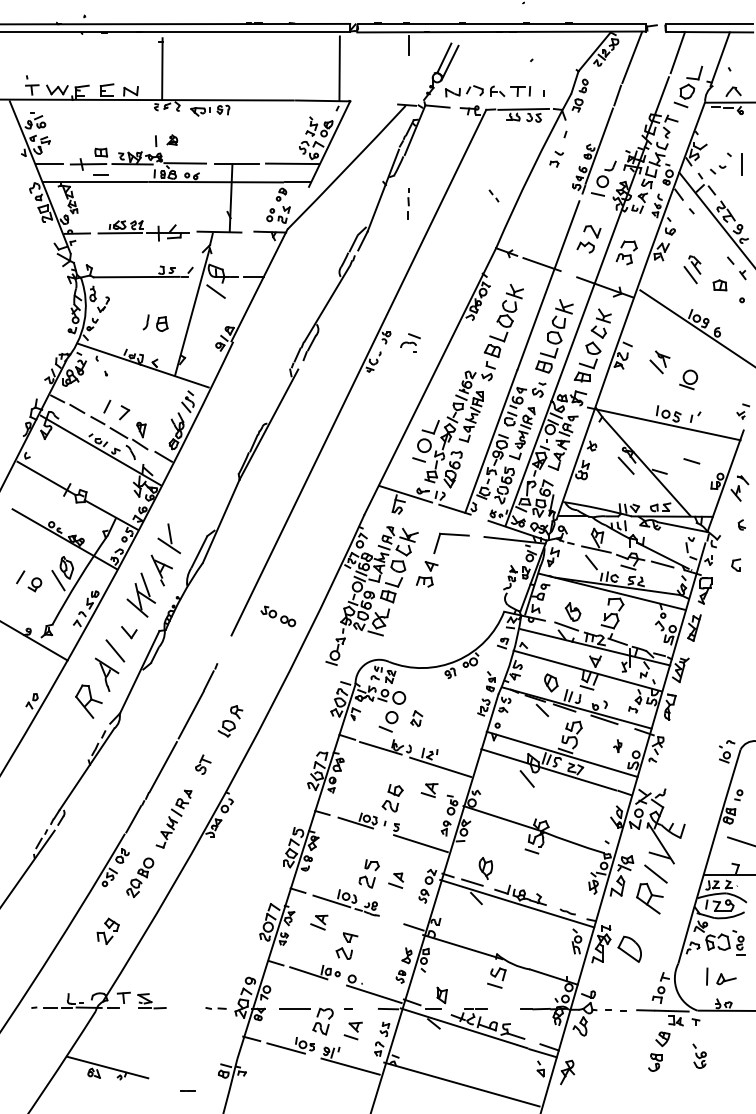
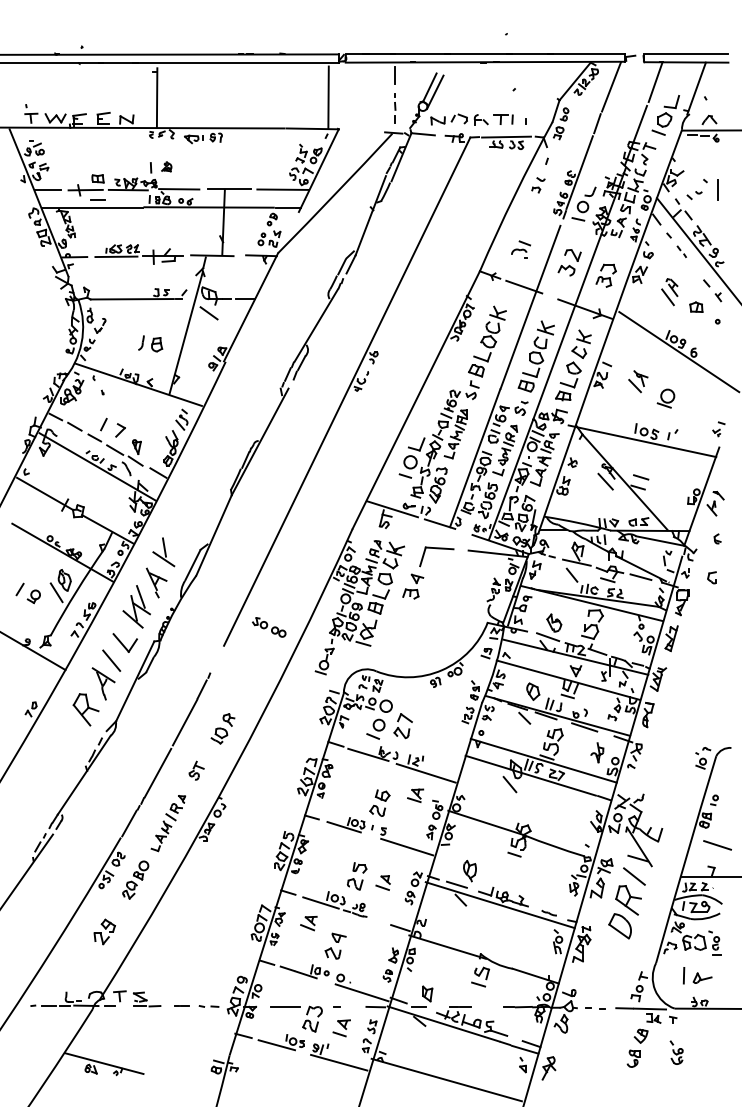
part: (493, 195) -> (681, 251), moved
part: (408, 203) -> (395, 108), moved
part: (409, 342) -> (520, 249), moved
line: (692, 461) -> (641, 477), moved
part: (128, 632) -> (124, 642), size x1.67
part: (416, 718) -> (402, 726), size x1.67
part: (617, 745) -> (597, 752), size x1.67
part: (629, 949) -> (619, 926), moved
line: (187, 1090) -> (181, 1005), moved

